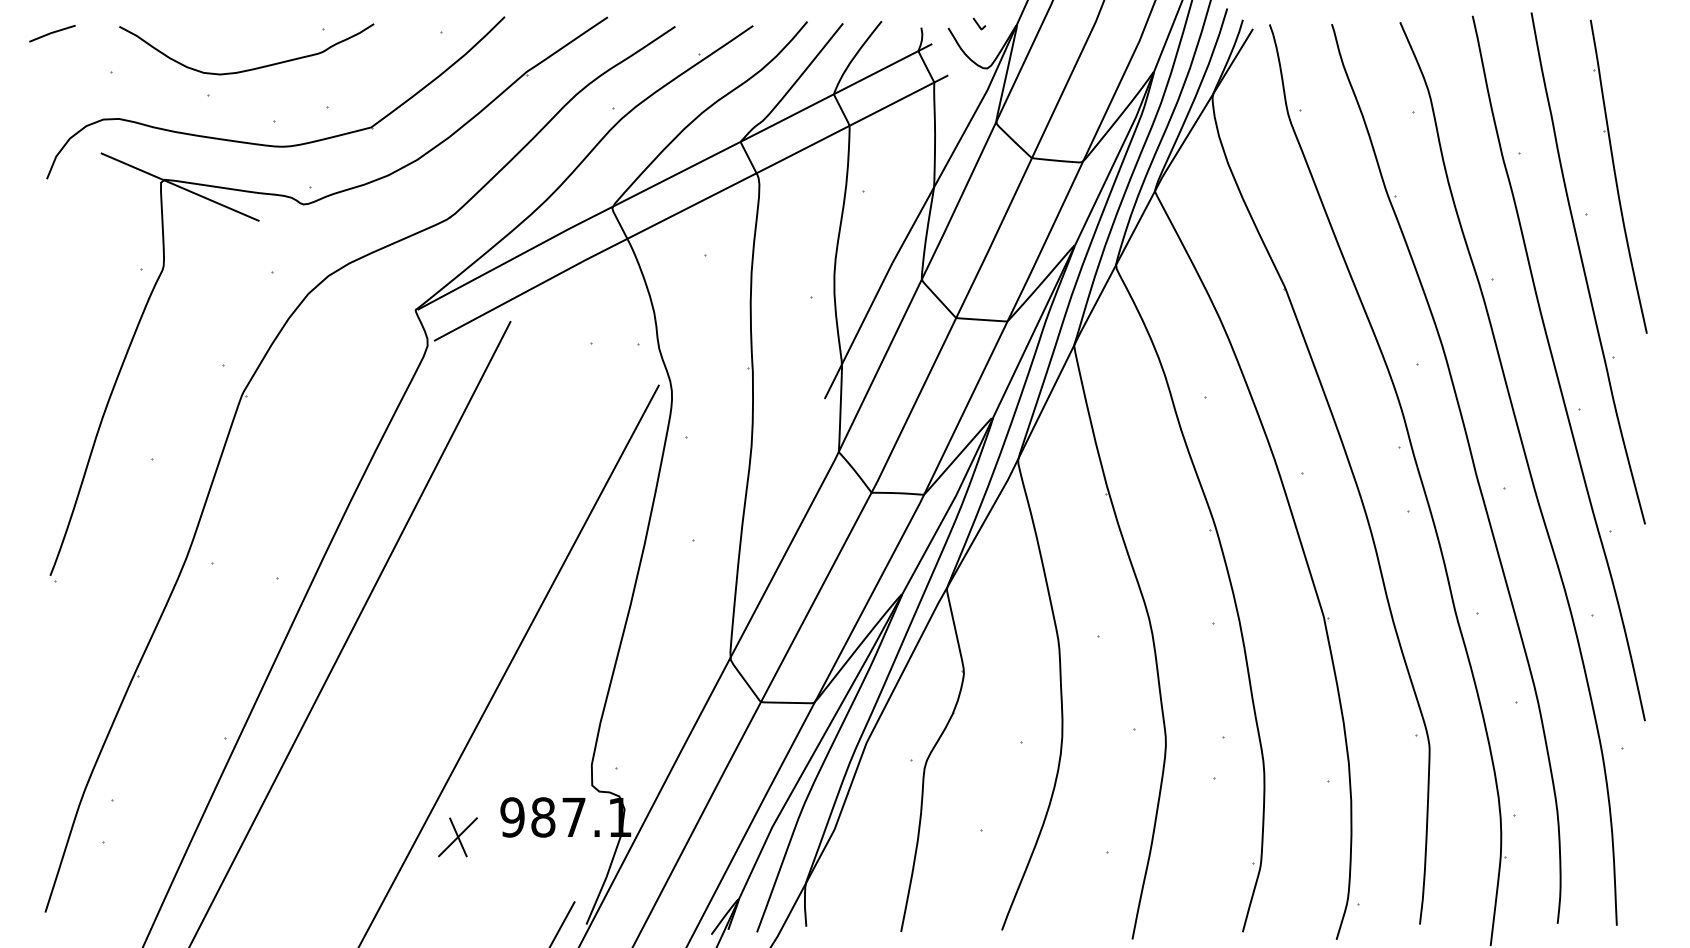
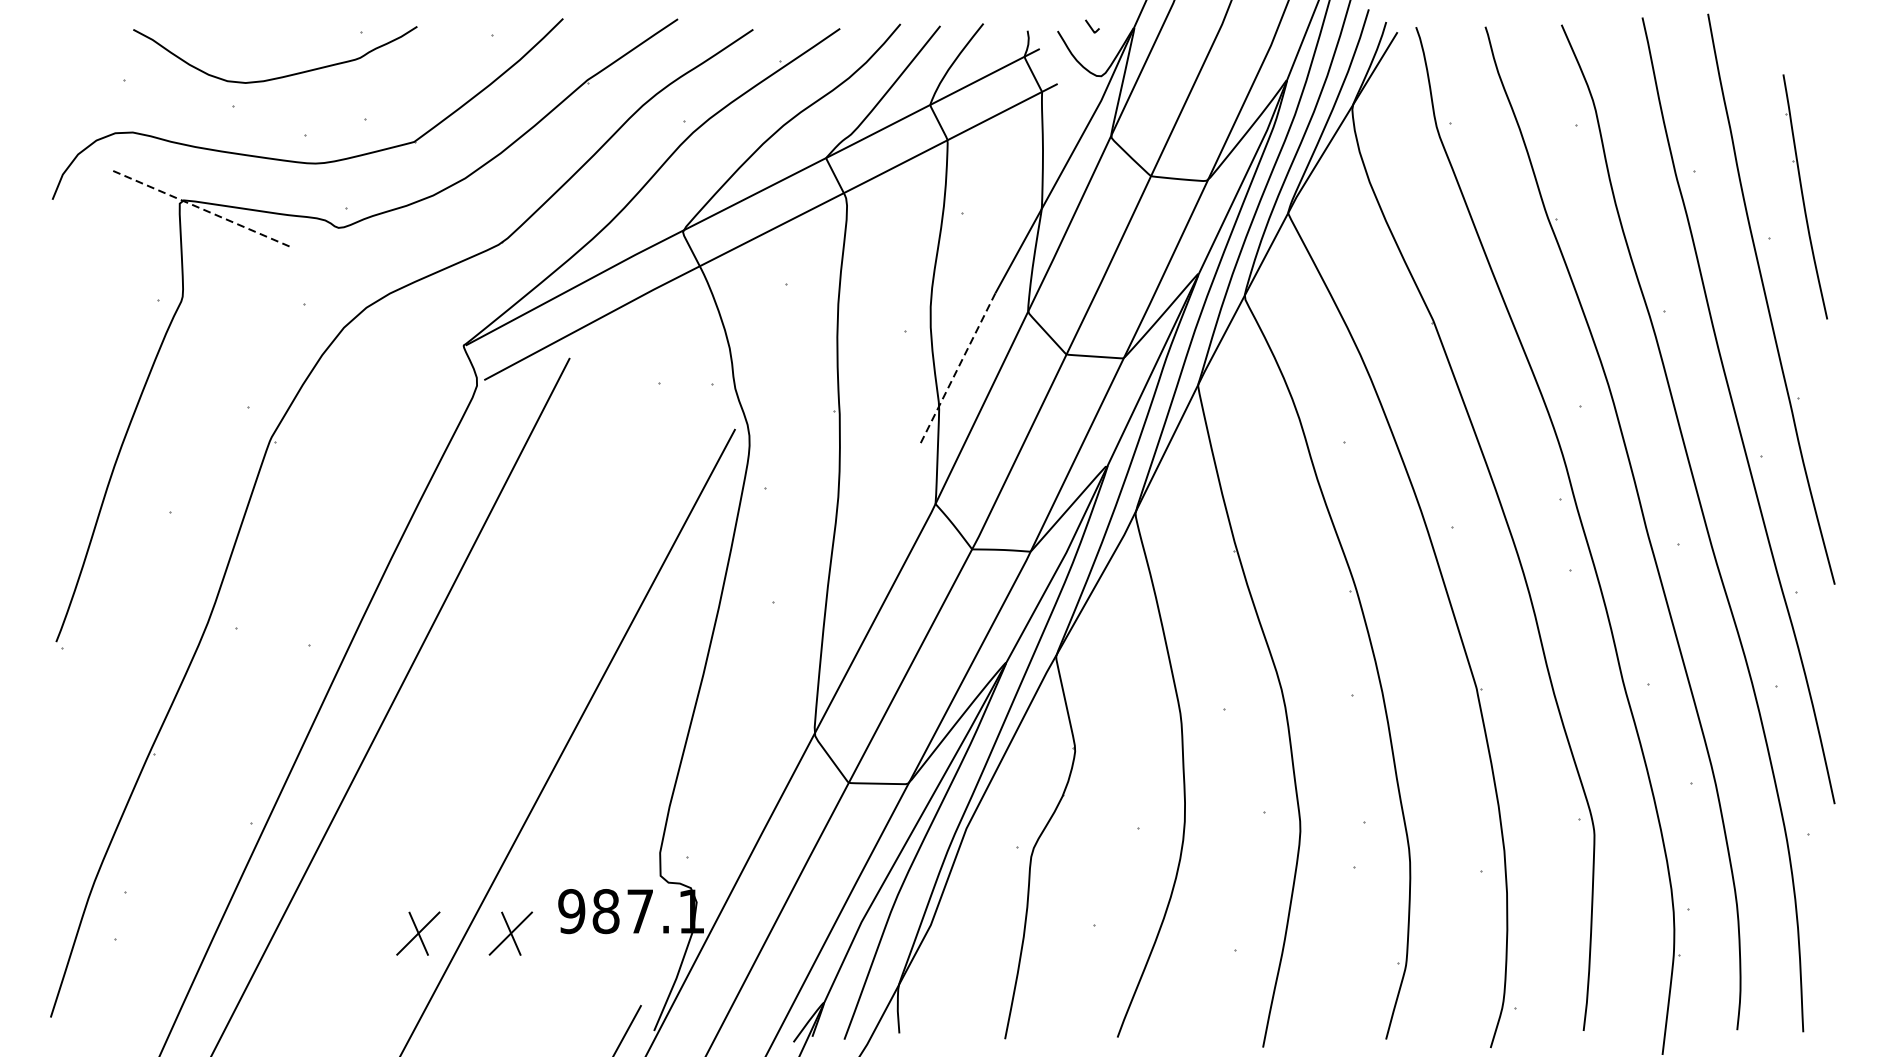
line: (52, 33) -> (58, 37), removed
part: (1618, 176) -> (1805, 196), size x0.7
line: (179, 186) -> (200, 207), solid -> dashed
line: (858, 331) -> (957, 369), solid -> dashed
part: (374, 837) -> (417, 933), added

